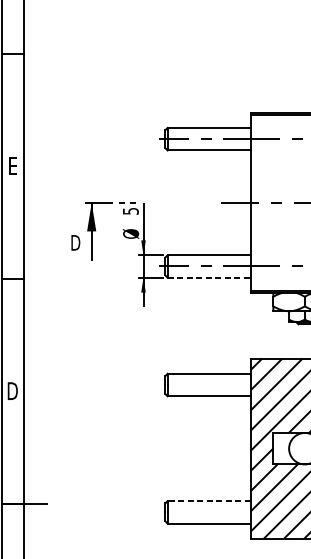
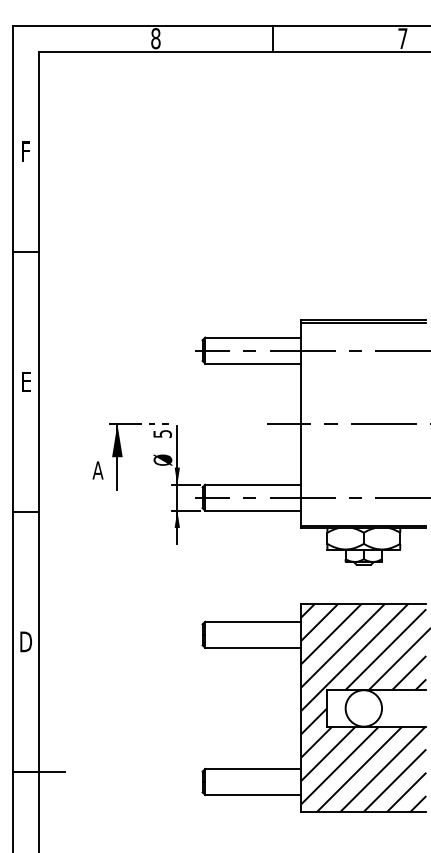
text: (75, 242) -> (98, 470), D -> A
line: (209, 277) -> (253, 510), dashed -> solid
line: (208, 501) -> (252, 769), dashed -> solid

